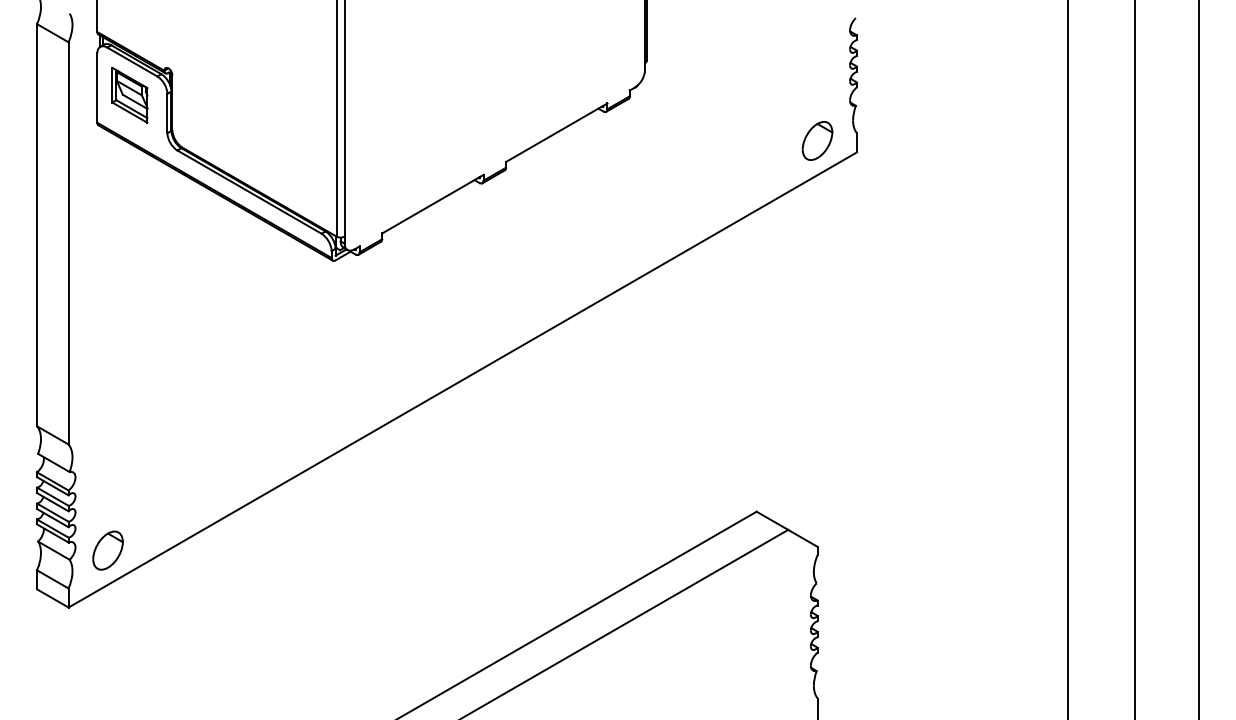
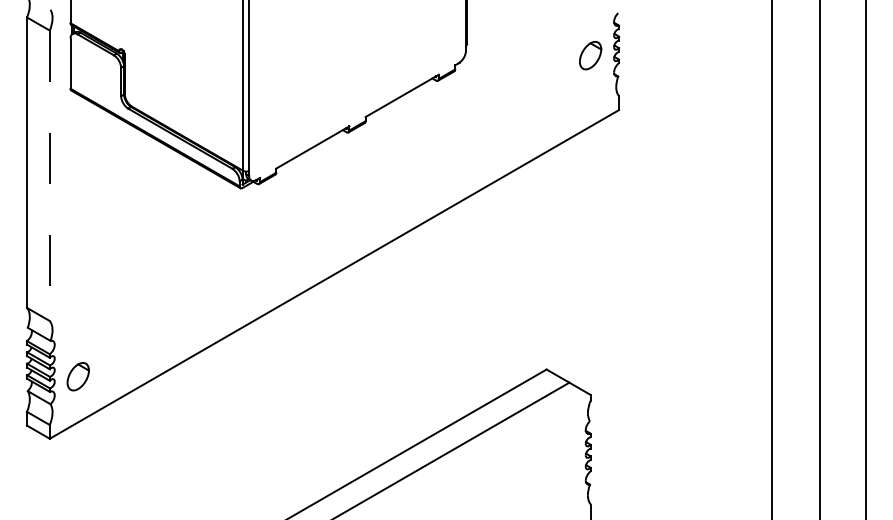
part: (129, 94) -> (93, 68), removed
part: (817, 140) -> (590, 55), moved
line: (68, 243) -> (49, 175), solid -> dashed
part: (107, 550) -> (77, 376), moved

